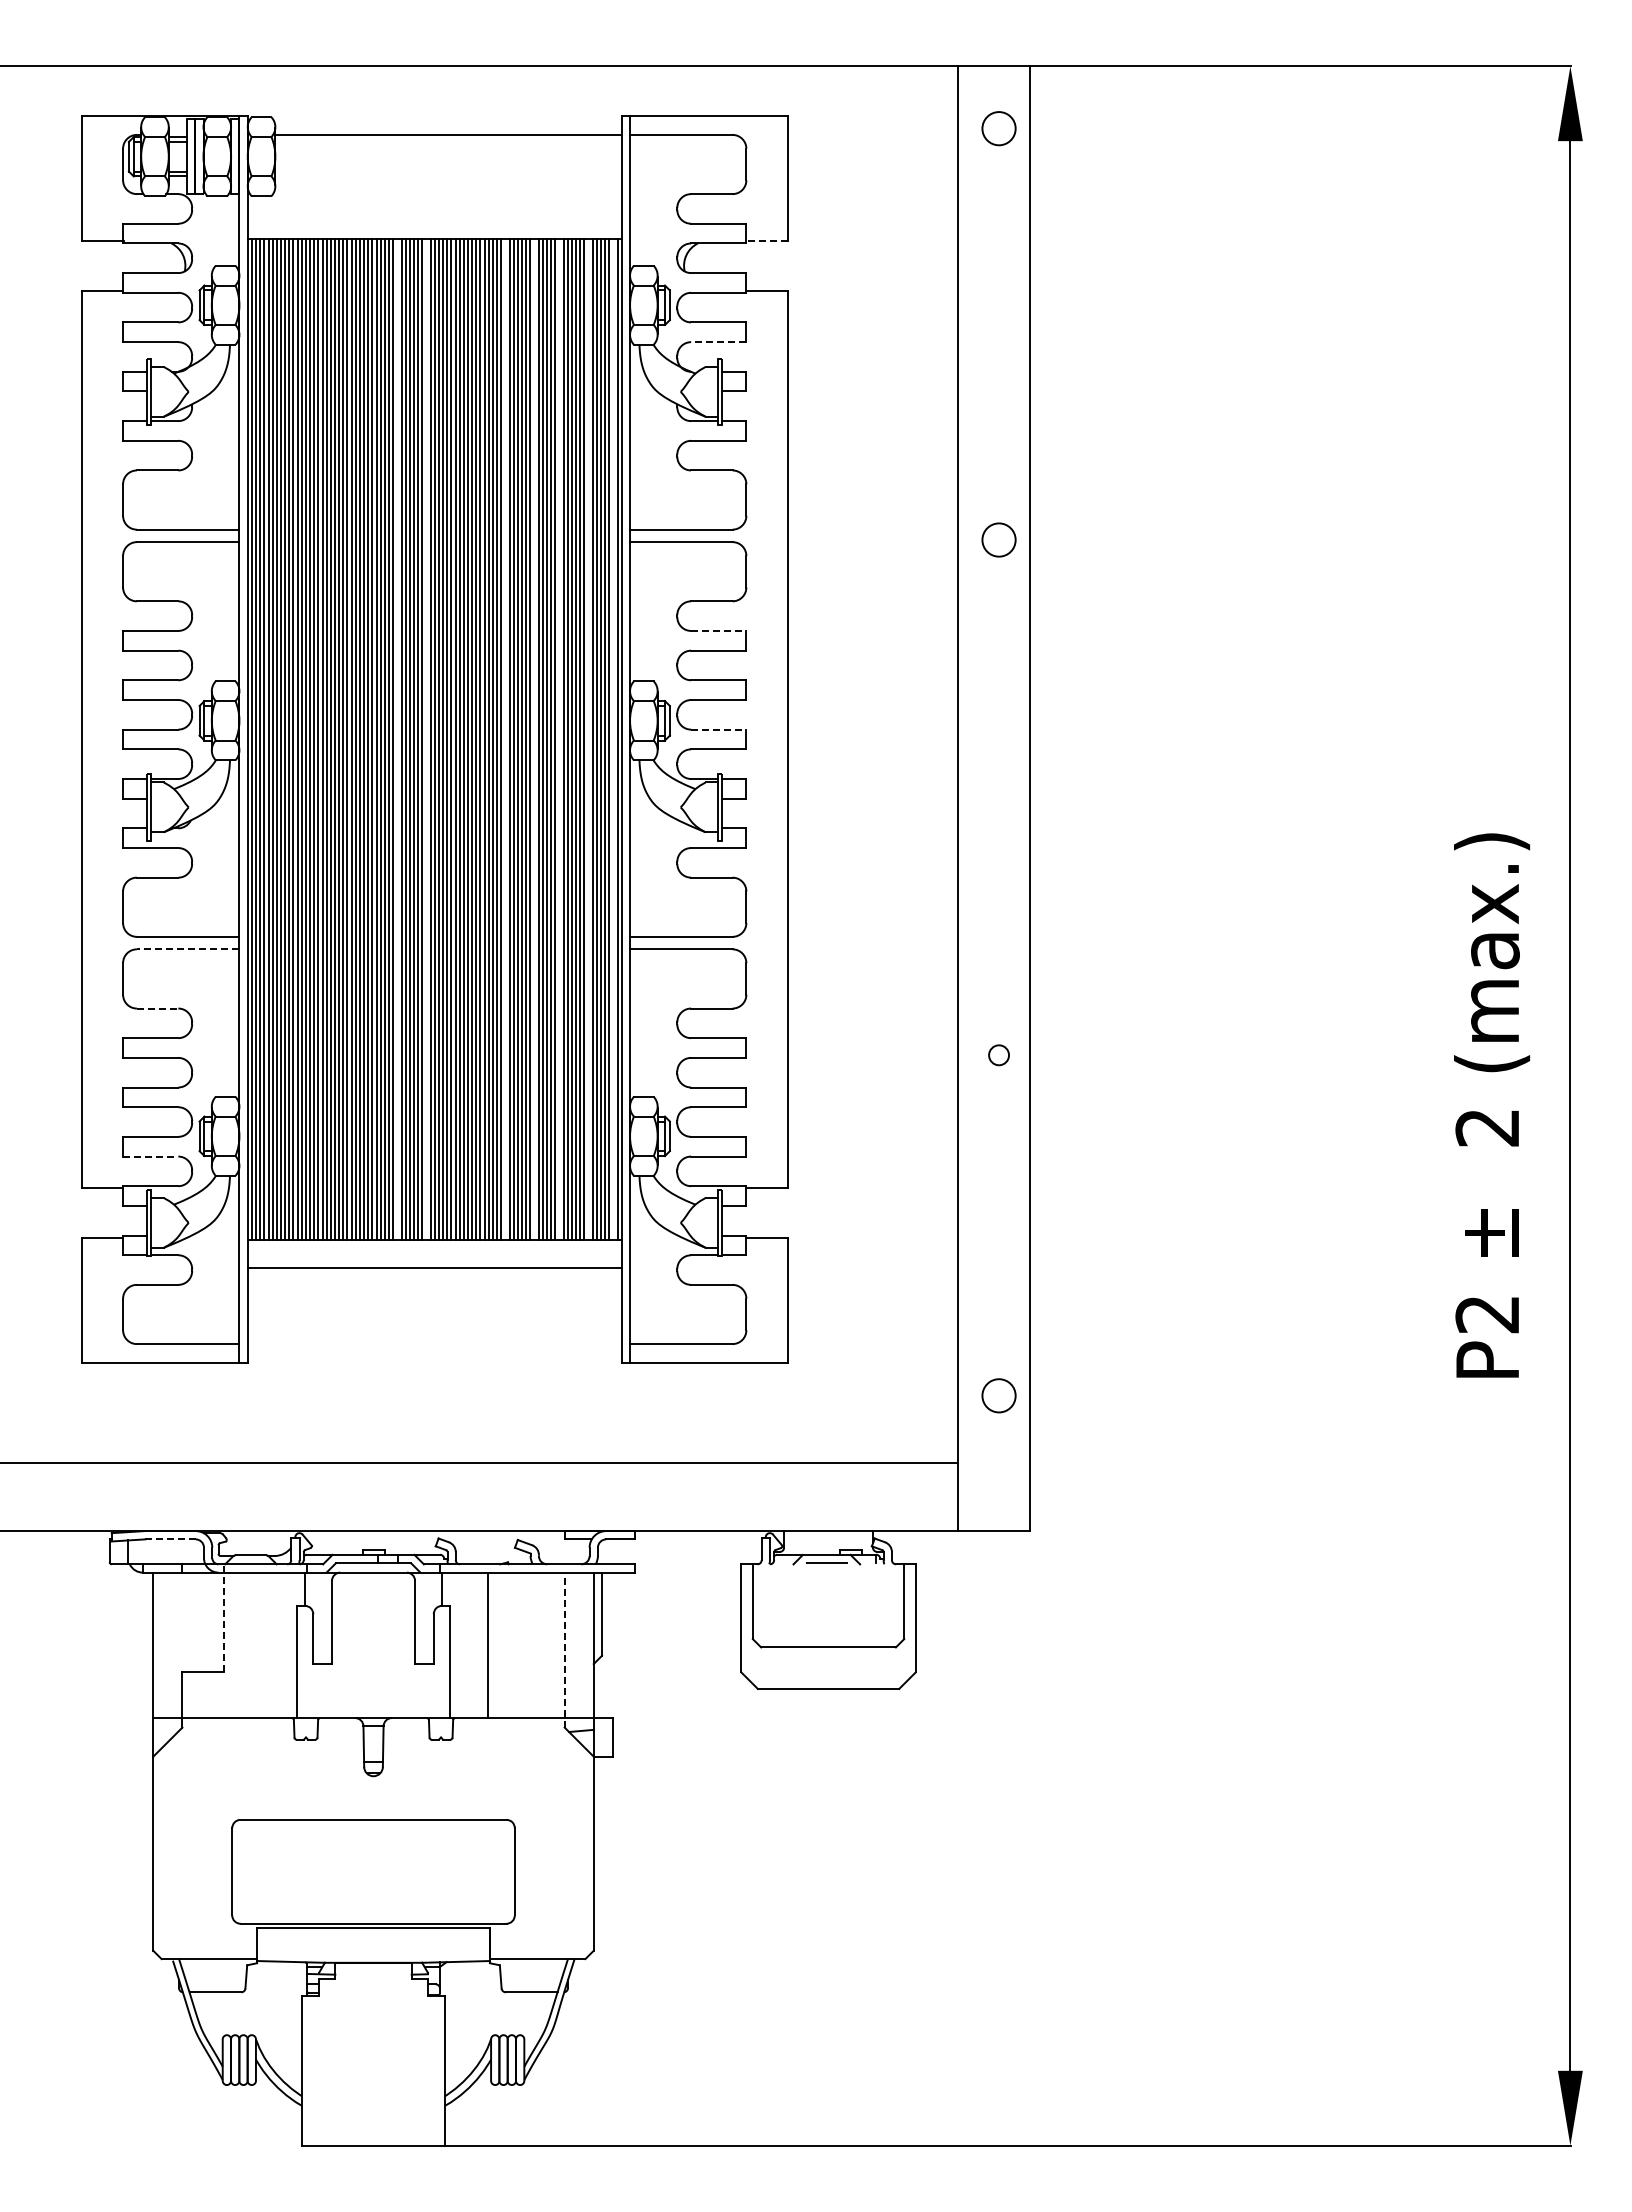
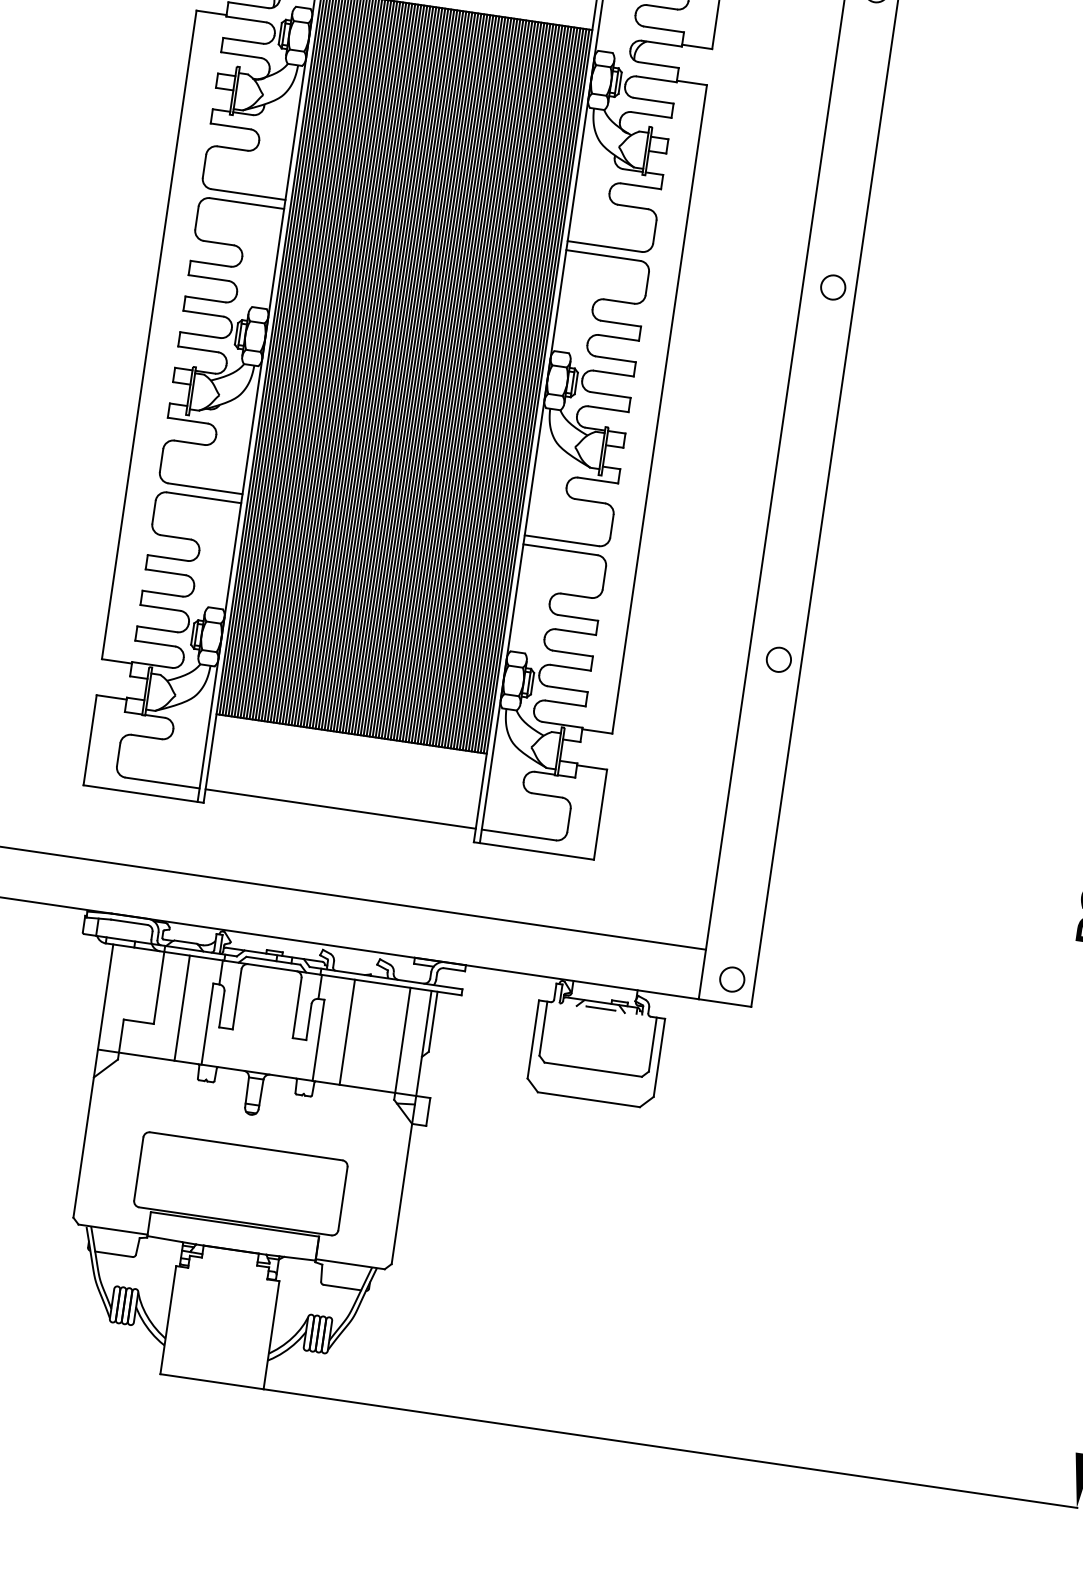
line: (767, 240) -> (697, 46), dashed -> solid
line: (718, 342) -> (651, 115), dashed -> solid
line: (718, 630) -> (620, 323), dashed -> solid
line: (718, 729) -> (610, 394), dashed -> solid
line: (397, 739) -> (377, 368), added
line: (426, 739) -> (398, 371), added
line: (505, 739) -> (455, 379), added
line: (534, 739) -> (476, 382), added
line: (559, 739) -> (494, 385), added
line: (588, 739) -> (515, 388), added
line: (613, 739) -> (533, 391), added
line: (187, 949) -> (203, 497), dashed -> solid
line: (157, 1008) -> (175, 537), dashed -> solid
circle: (998, 1054) -> (778, 659), size x1.67
line: (150, 1156) -> (155, 643), dashed -> solid
line: (434, 1268) -> (340, 809), moved
circle: (998, 1395) -> (731, 979), moved
line: (169, 1539) -> (128, 922), dashed -> solid
line: (223, 1617) -> (159, 984), dashed -> solid
line: (259, 1645) -> (182, 1008), added
line: (564, 1649) -> (402, 1043), dashed -> solid

